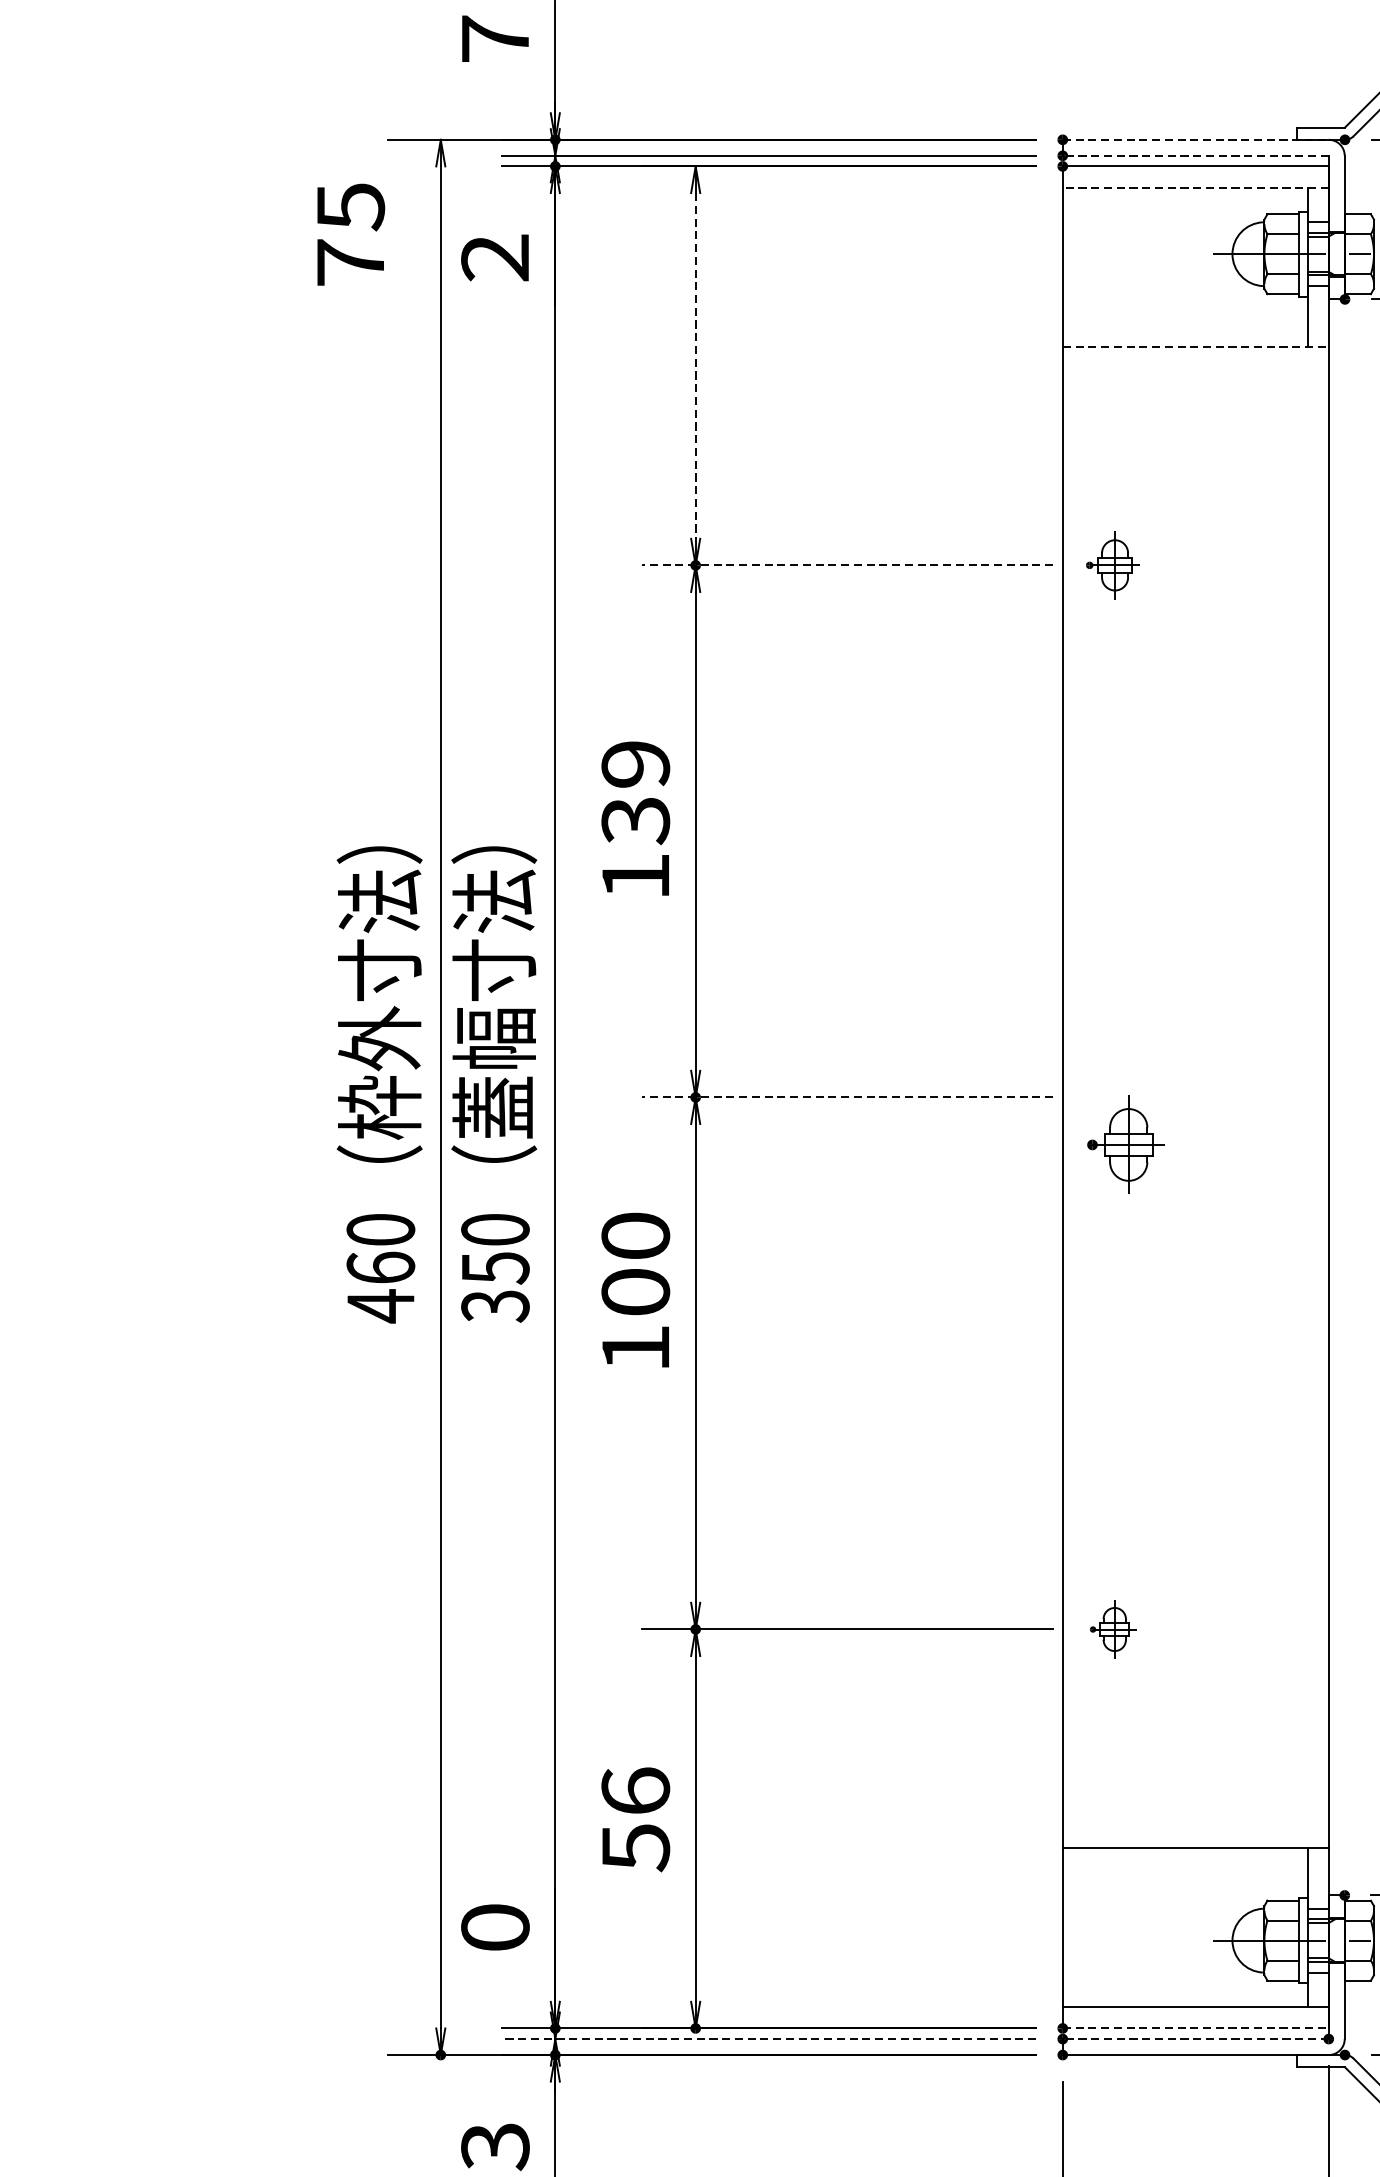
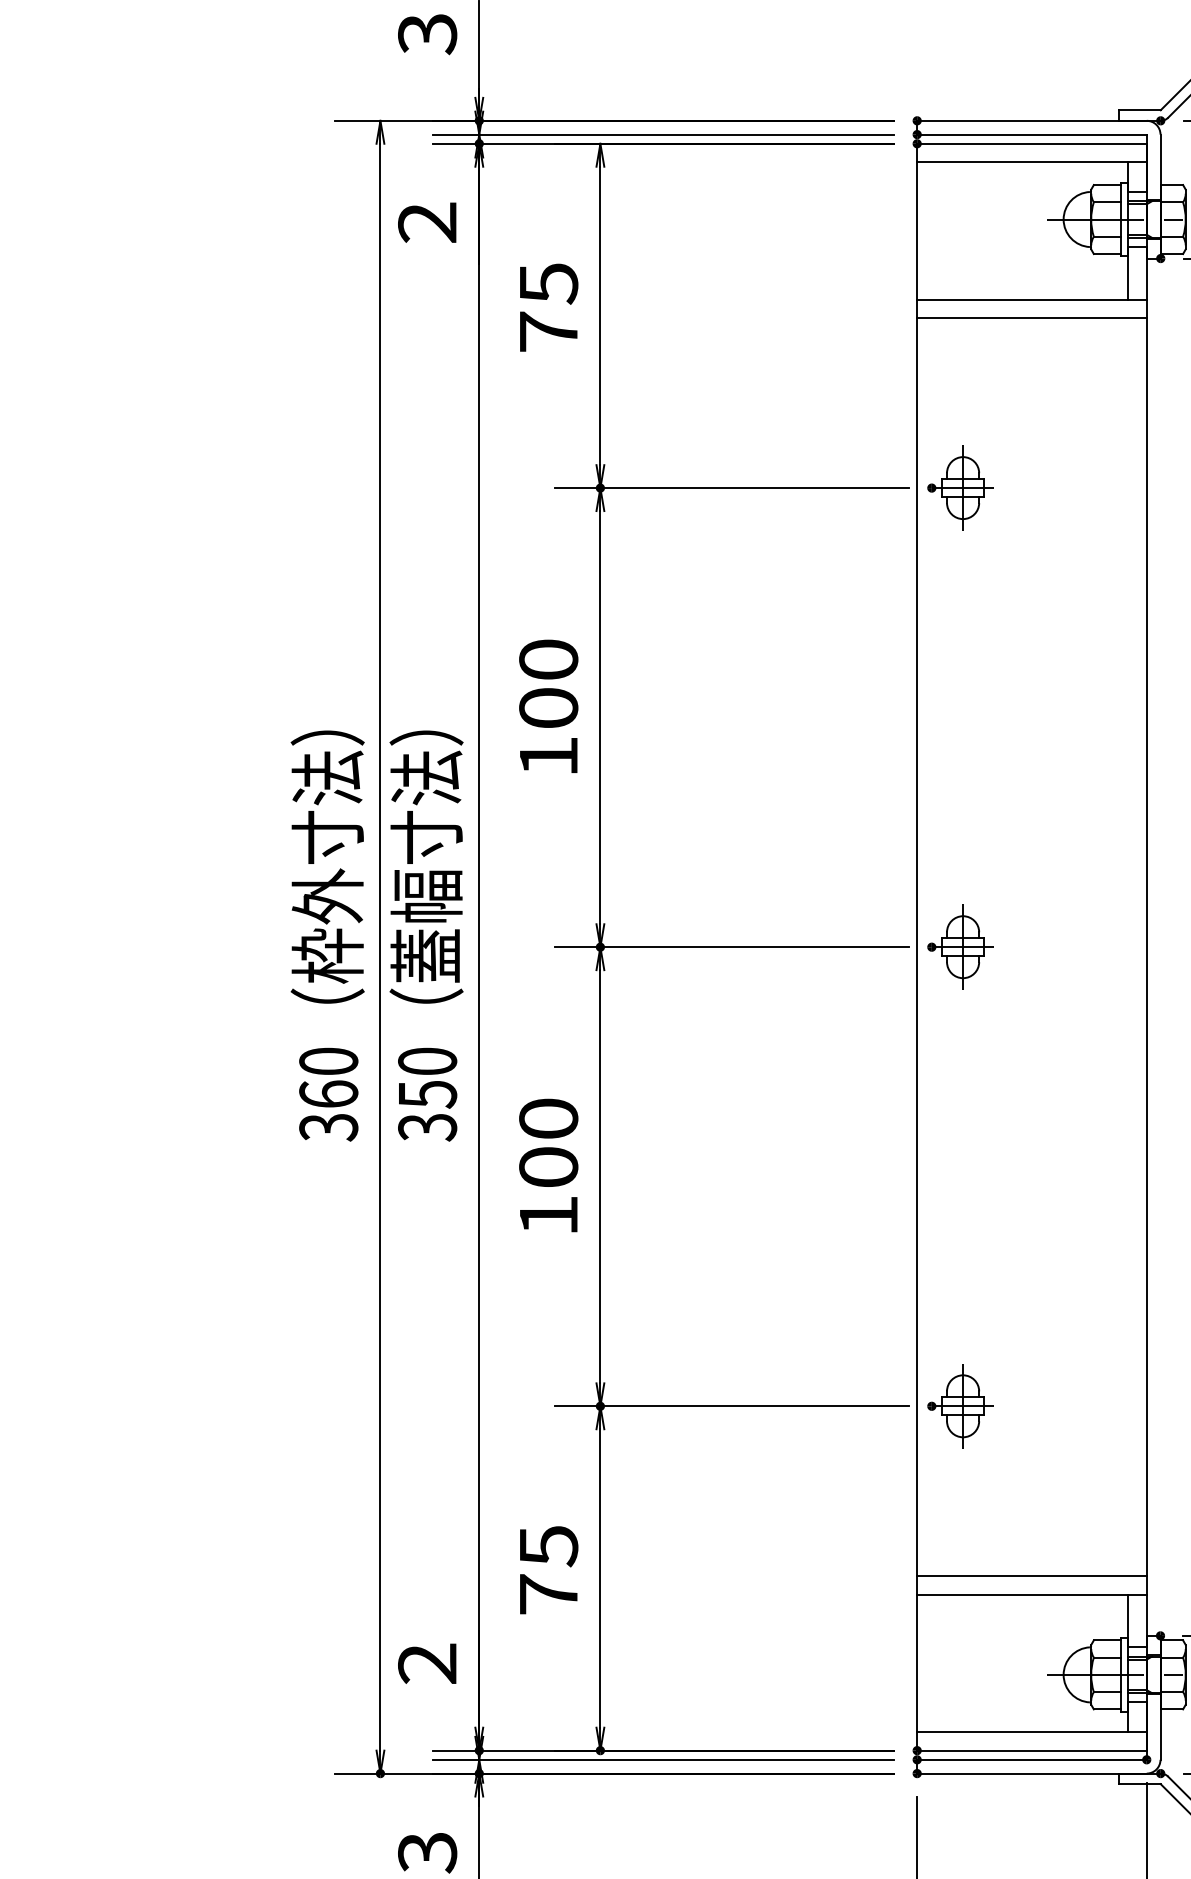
text: (495, 39) -> (427, 34), 7 -> 3
line: (1195, 139) -> (1031, 120), dashed -> solid
line: (1195, 155) -> (1031, 134), dashed -> solid
line: (1195, 188) -> (1031, 162), dashed -> solid
text: (351, 234) -> (549, 307), moved
line: (1195, 346) -> (1031, 299), dashed -> solid
line: (695, 366) -> (600, 316), dashed -> solid
line: (1195, 368) -> (1031, 318), added
part: (1112, 564) -> (960, 487), size x1.43
line: (847, 565) -> (731, 488), dashed -> solid
text: (635, 793) -> (548, 684), 139 -> 100
line: (847, 1097) -> (731, 947), dashed -> solid
part: (1125, 1144) -> (960, 946), moved
text: (635, 1290) -> (548, 1165), moved
text: (380, 1306) -> (328, 1127), 460 -> 360
part: (1112, 1629) -> (960, 1406), size x1.67
text: (635, 1819) -> (548, 1570), 56 -> 75
line: (1195, 1826) -> (1031, 1576), added
text: (495, 1927) -> (427, 1663), 0 -> 2
line: (1195, 2028) -> (1031, 1750), dashed -> solid
line: (768, 2038) -> (663, 1759), dashed -> solid
line: (1195, 2038) -> (1031, 1759), dashed -> solid

